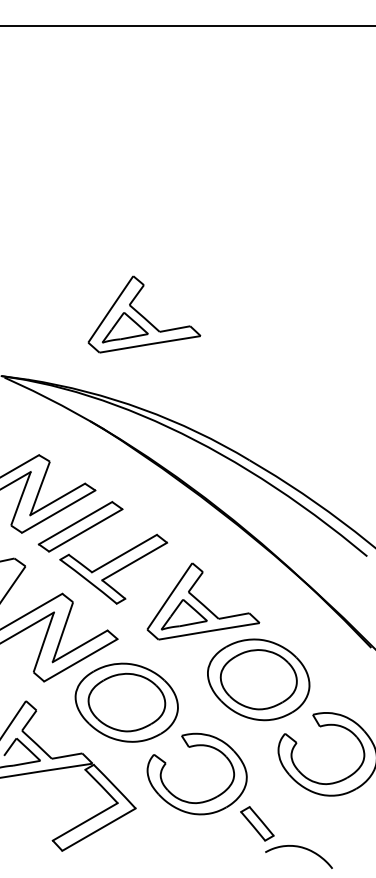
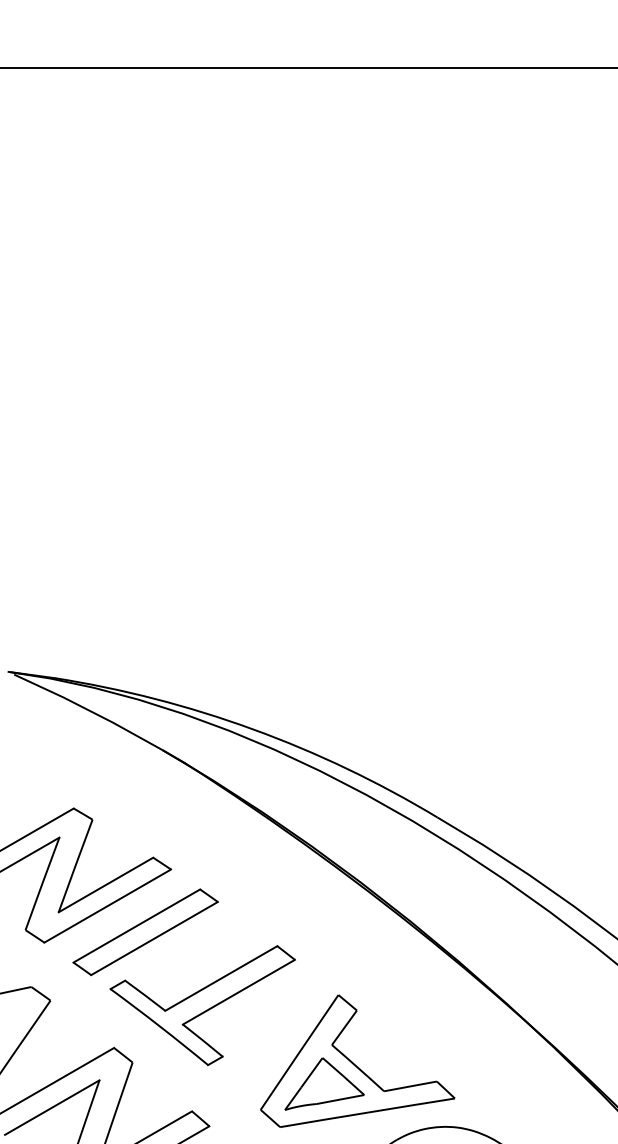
part: (144, 314) -> (255, 565), removed

